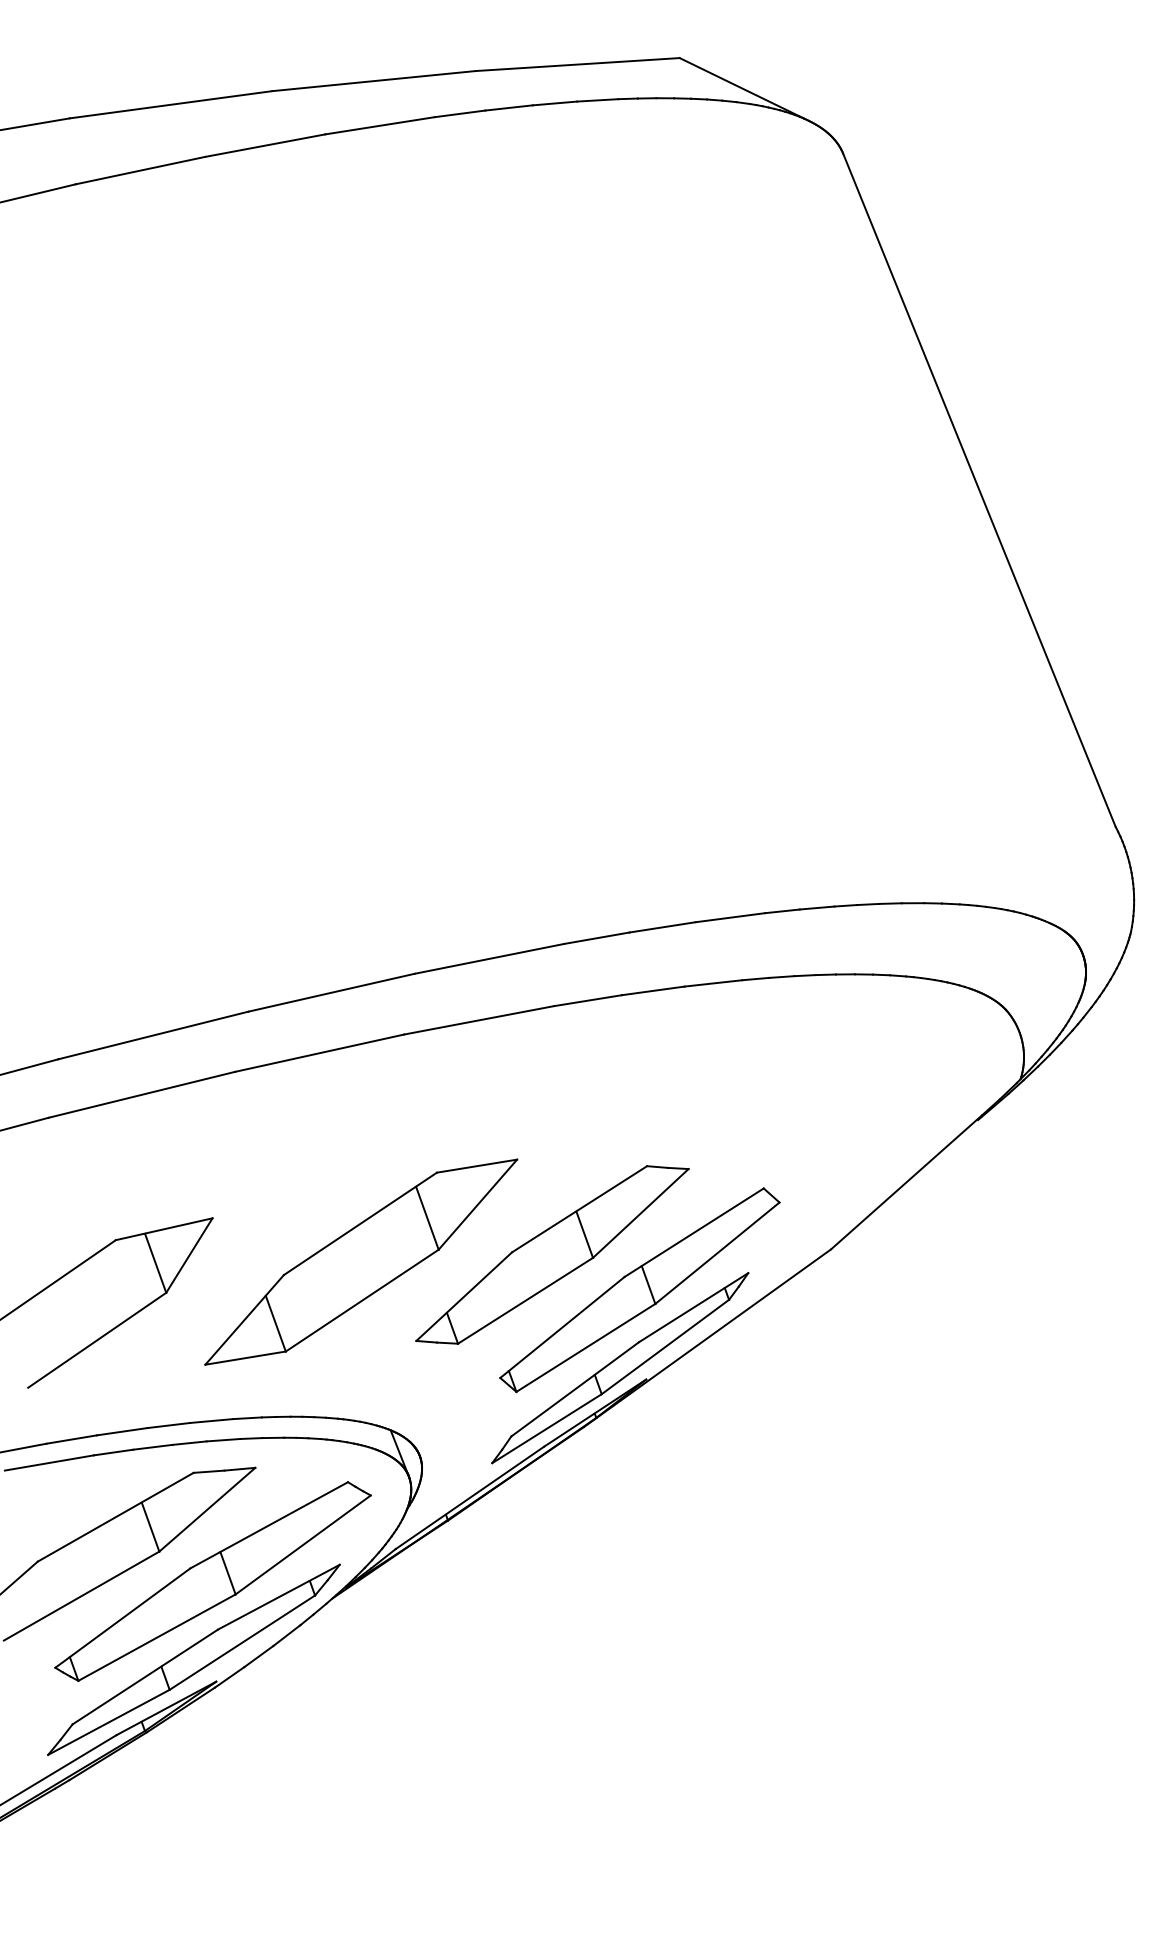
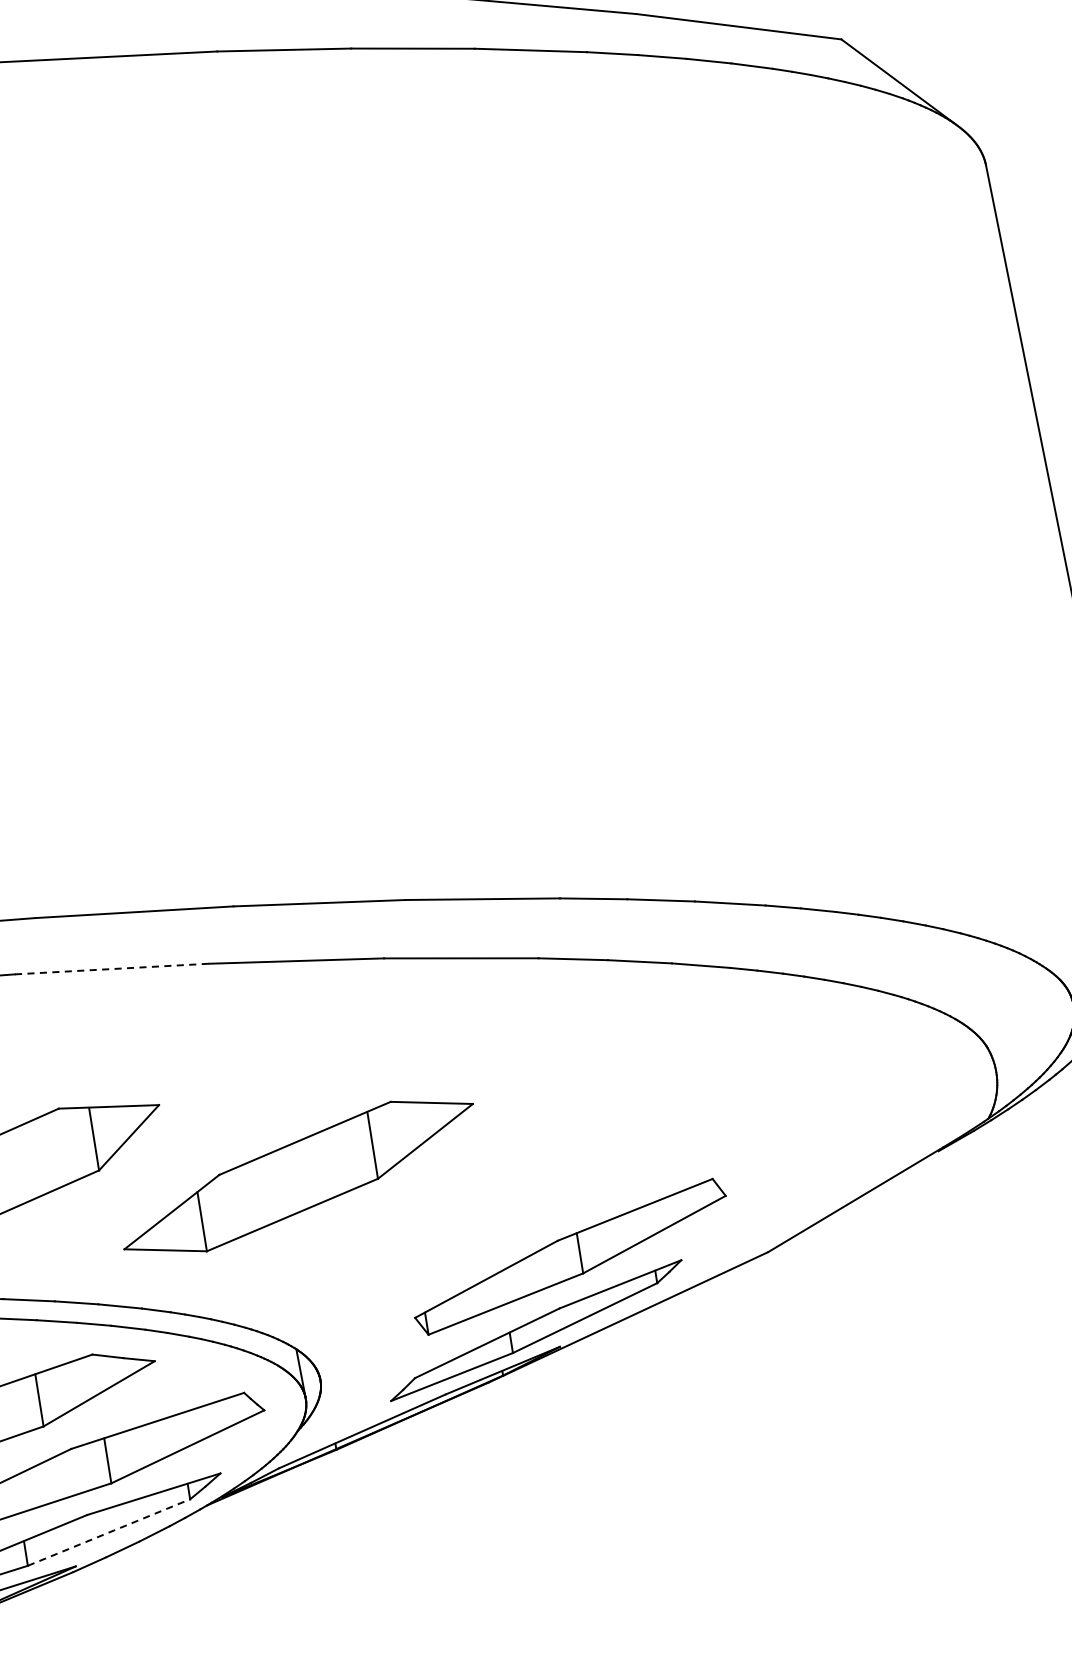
line: (142, 1094) -> (112, 968), solid -> dashed
part: (552, 1254) -> (490, 1204), removed
line: (242, 1642) -> (109, 1532), solid -> dashed

